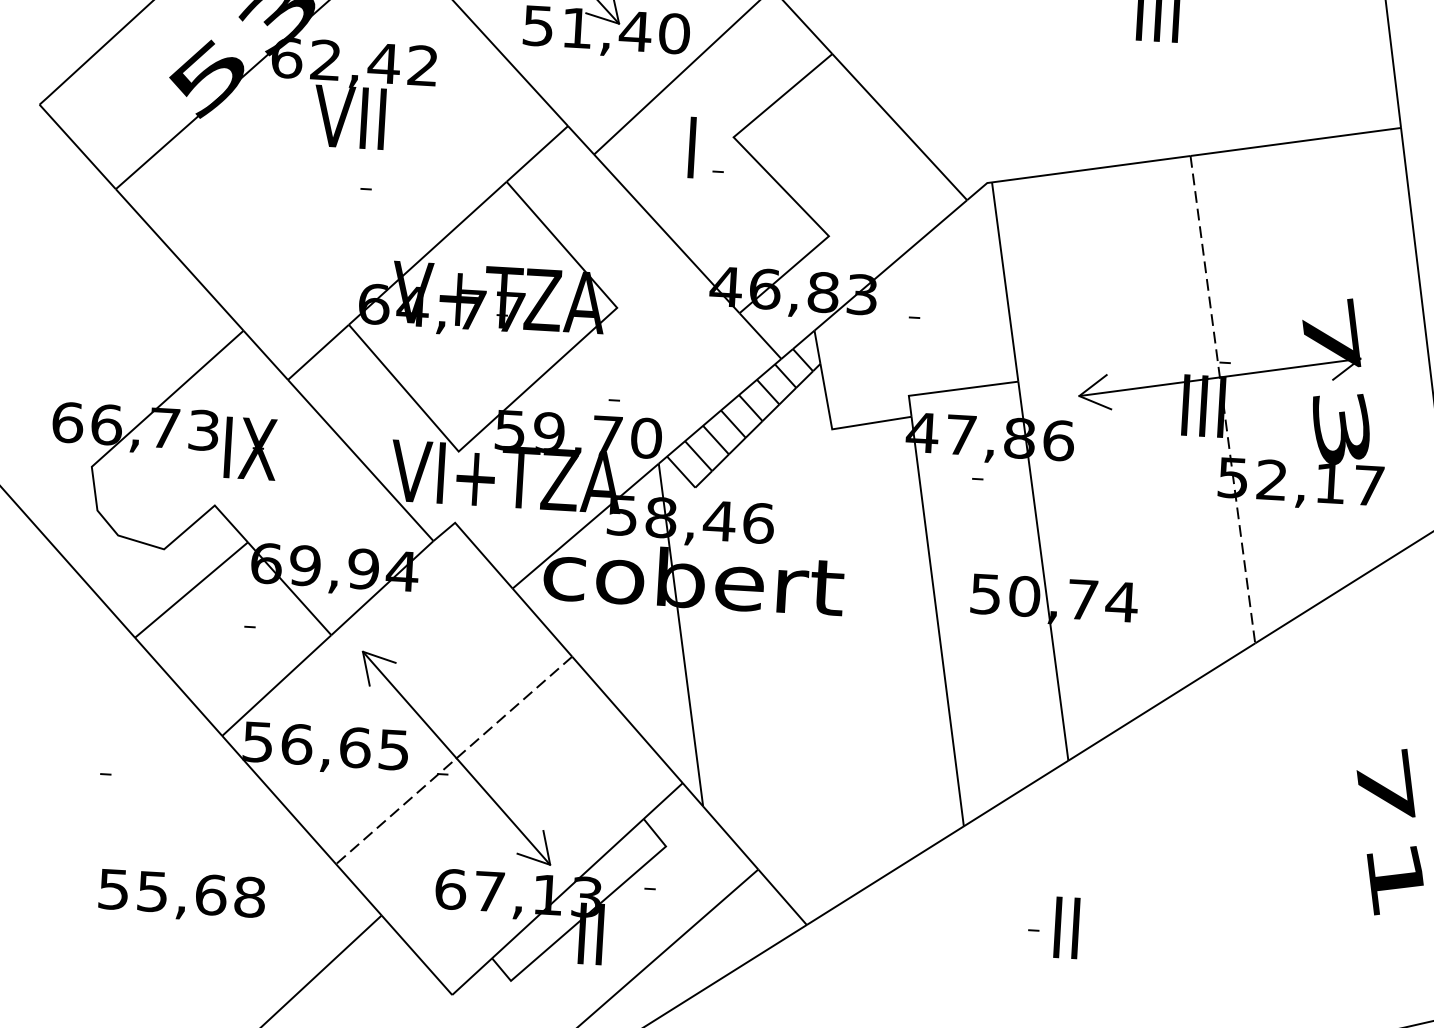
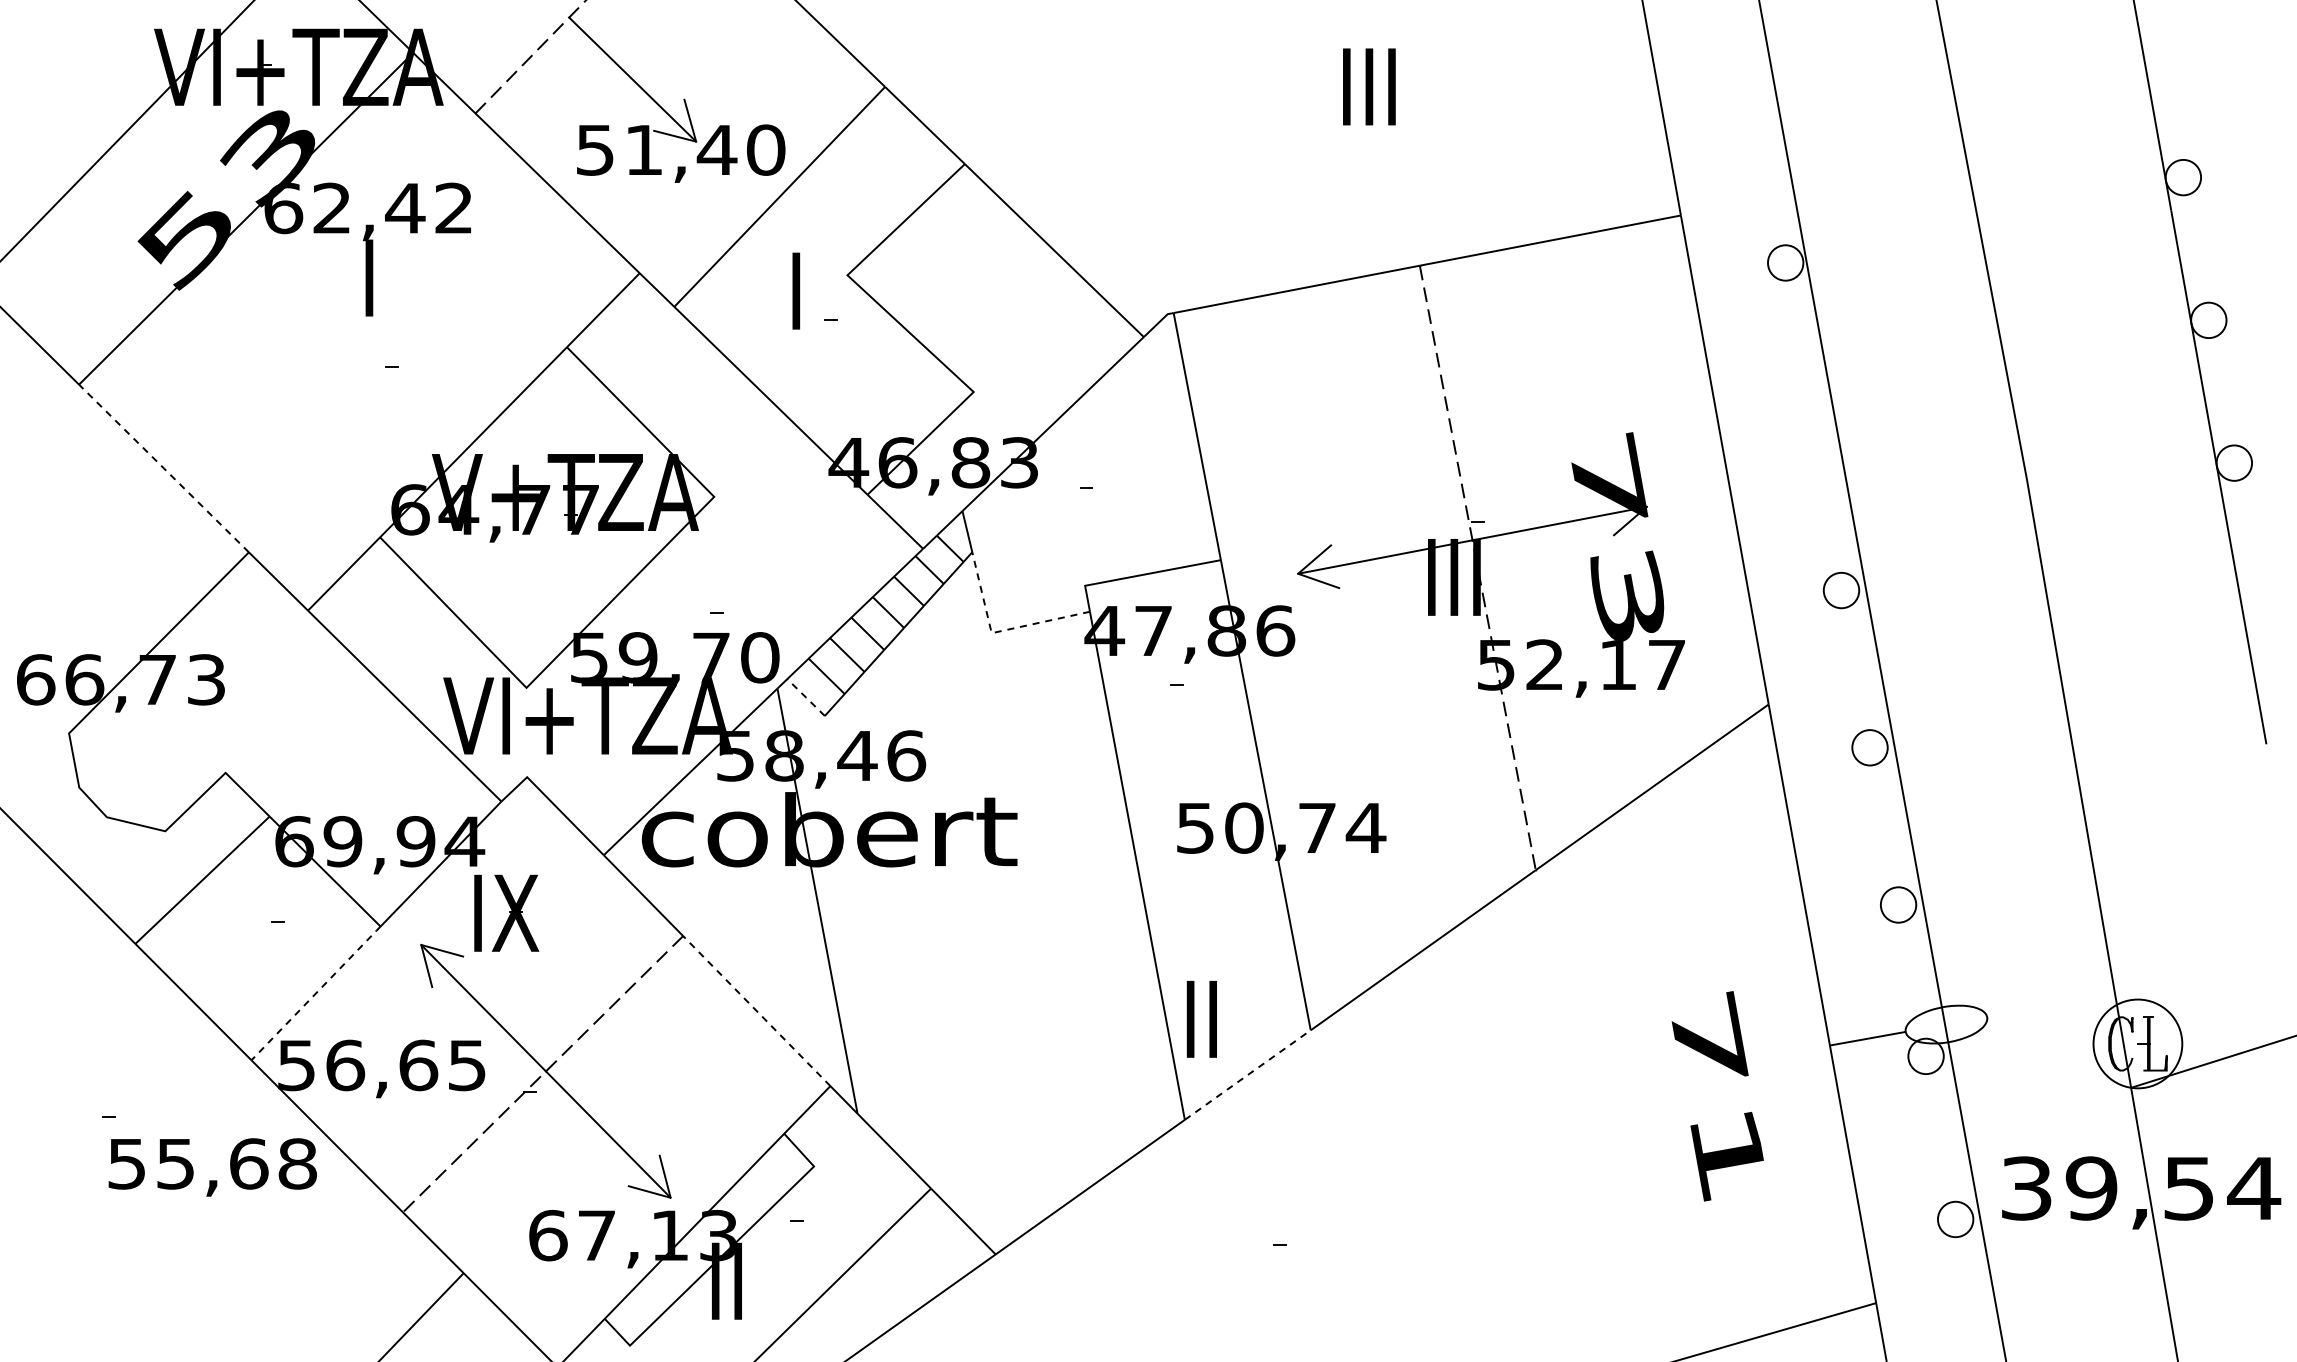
text: (349, 116) -> (365, 277), VII -> I
line: (180, 259) -> (164, 468), solid -> dashed
line: (838, 428) -> (999, 631), solid -> dashed
part: (250, 448) -> (506, 912), moved
line: (681, 472) -> (806, 697), solid -> dashed
line: (277, 684) -> (316, 992), solid -> dashed
line: (627, 719) -> (756, 1010), solid -> dashed
line: (1015, 793) -> (1247, 1075), solid -> dashed
text: (181, 896) -> (212, 1167), moved
text: (1066, 927) -> (1201, 1019), moved

